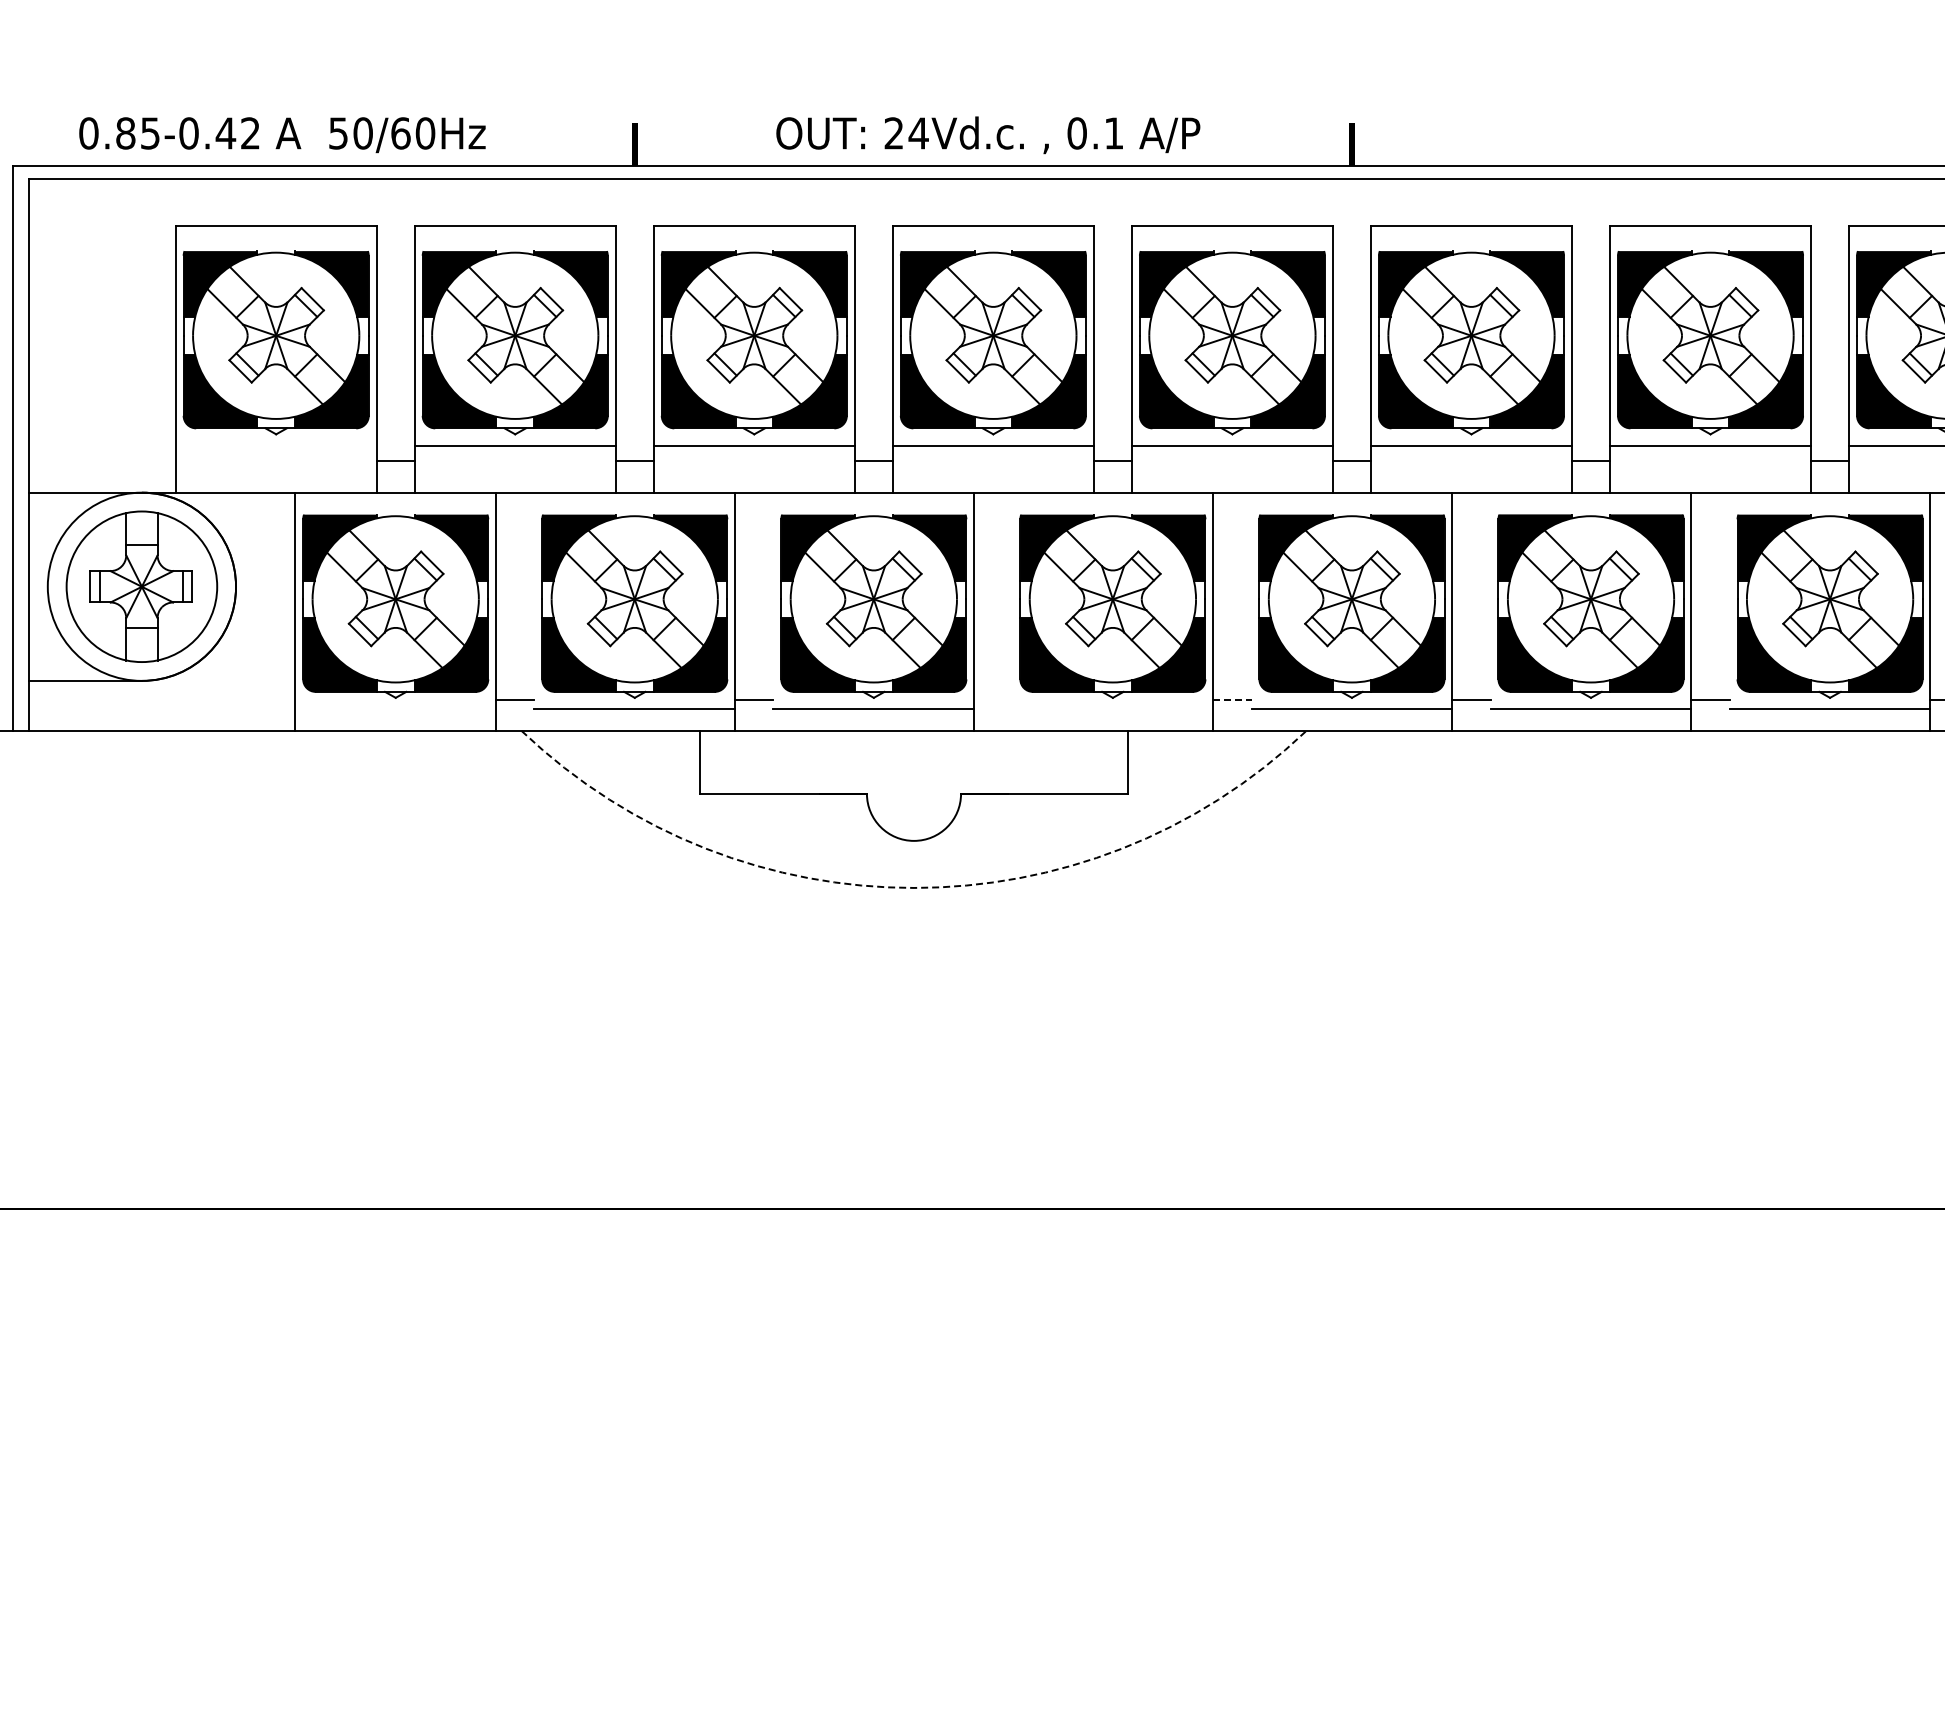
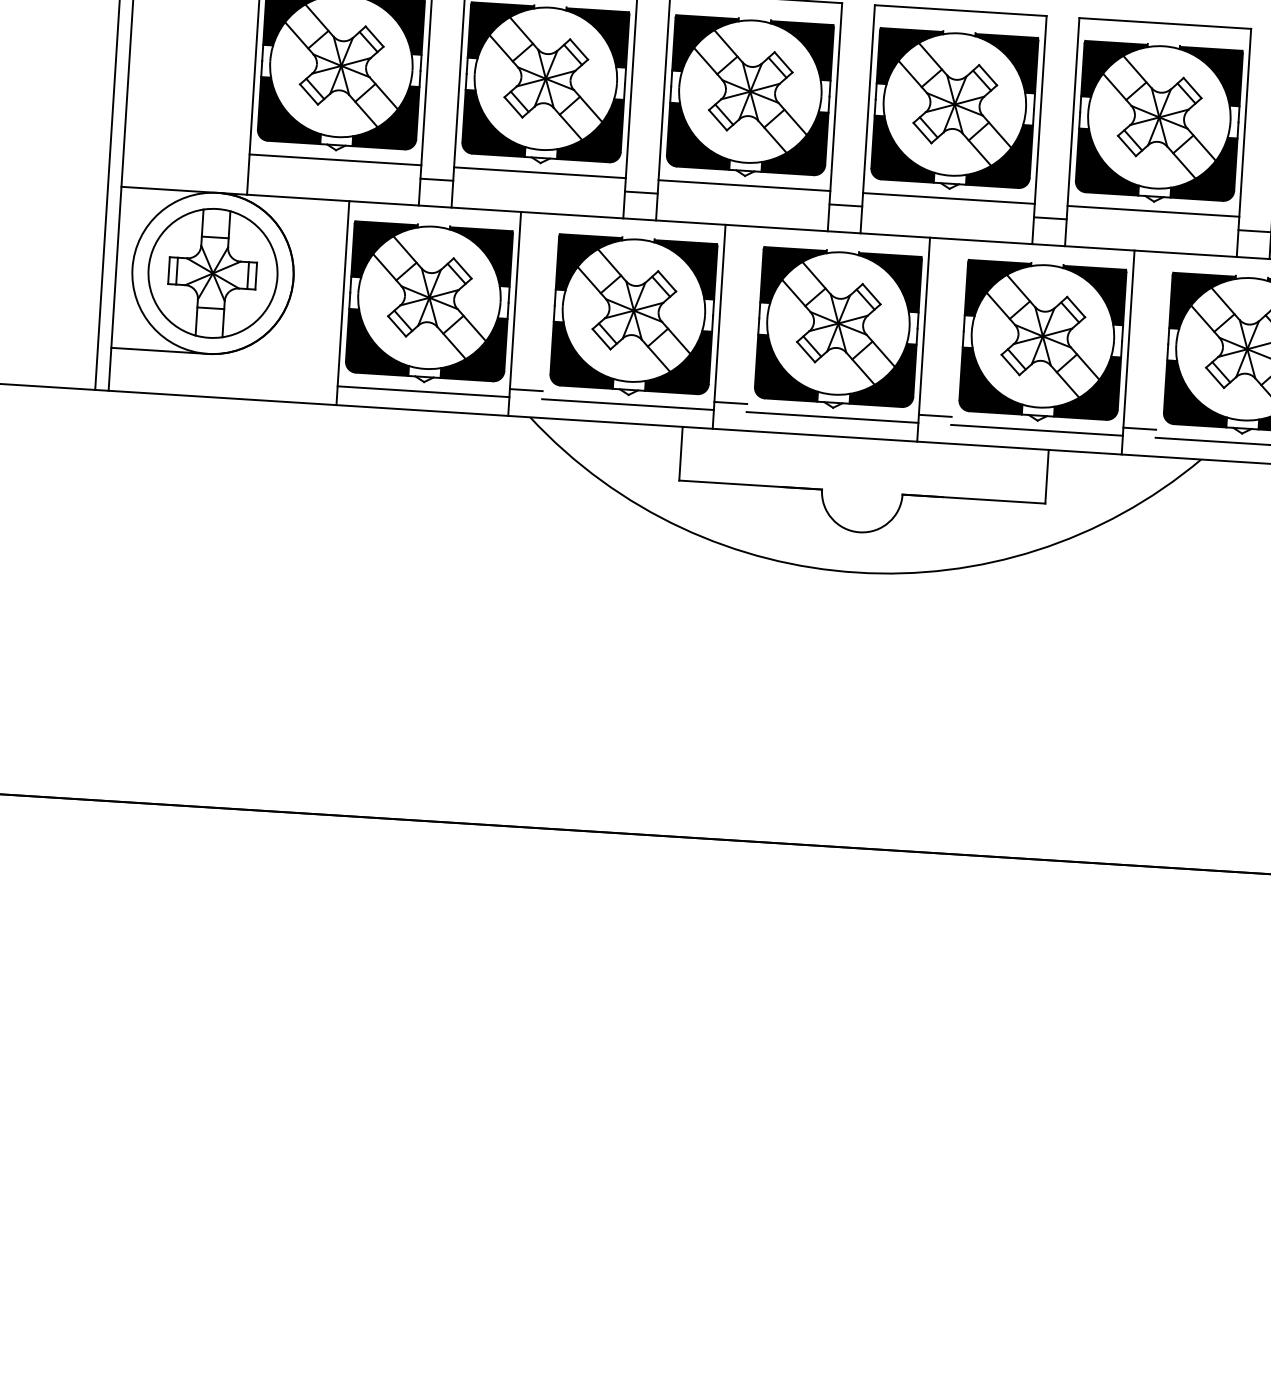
line: (275, 445) -> (334, 159), added
line: (993, 699) -> (935, 415), added
line: (1232, 699) -> (1139, 428), dashed -> solid
line: (395, 709) -> (423, 392), added
line: (1112, 709) -> (1036, 430), added
arc: (914, 887) -> (857, 572), dashed -> solid

